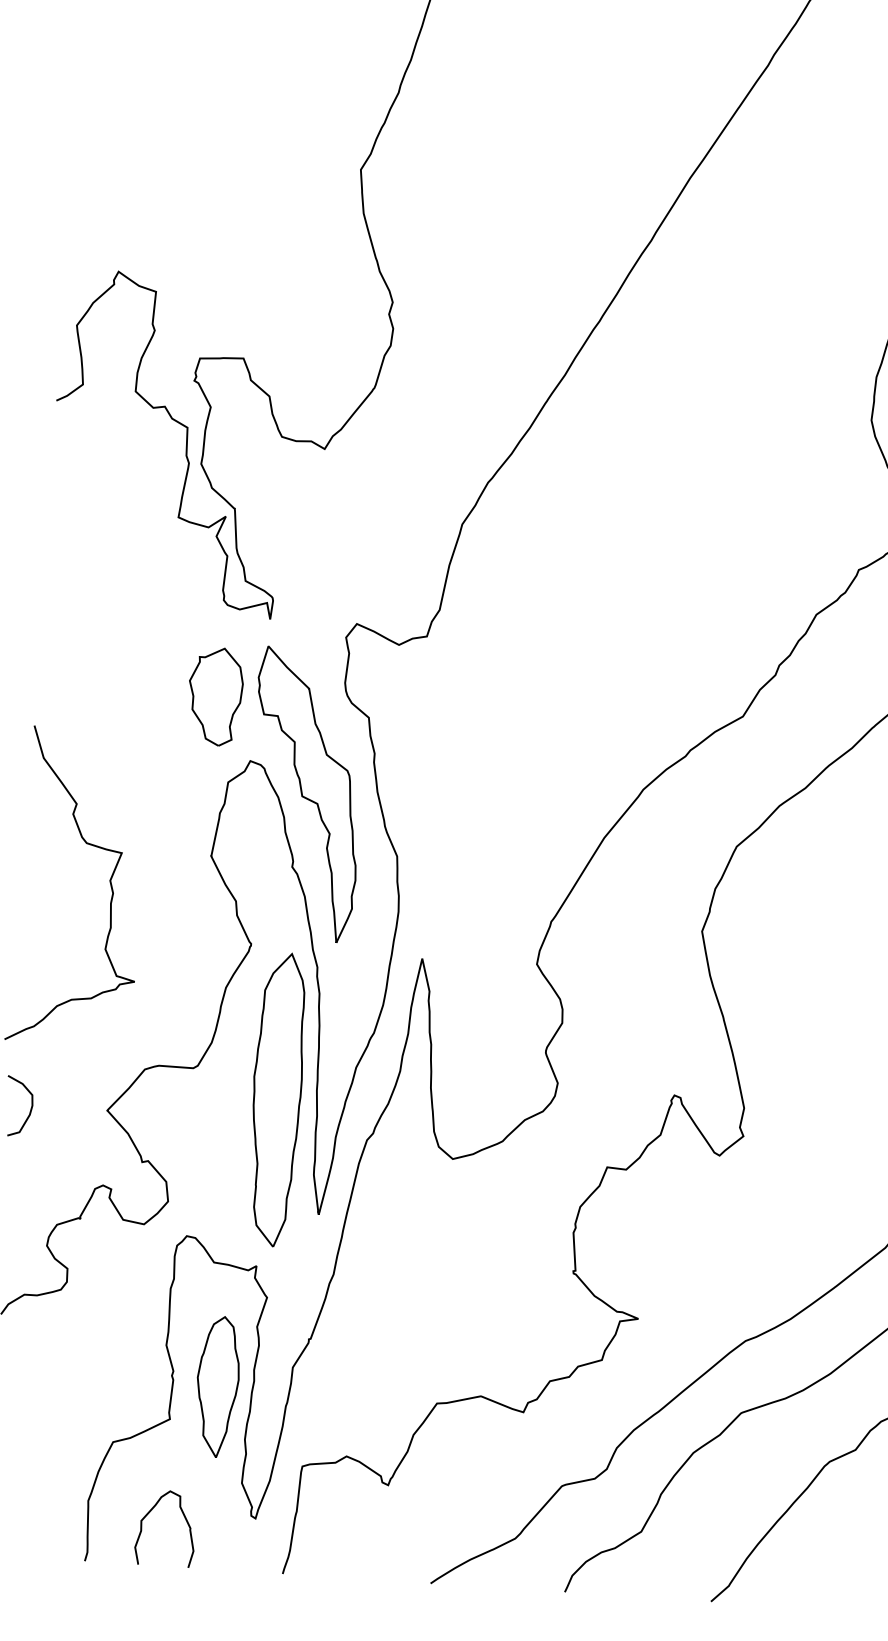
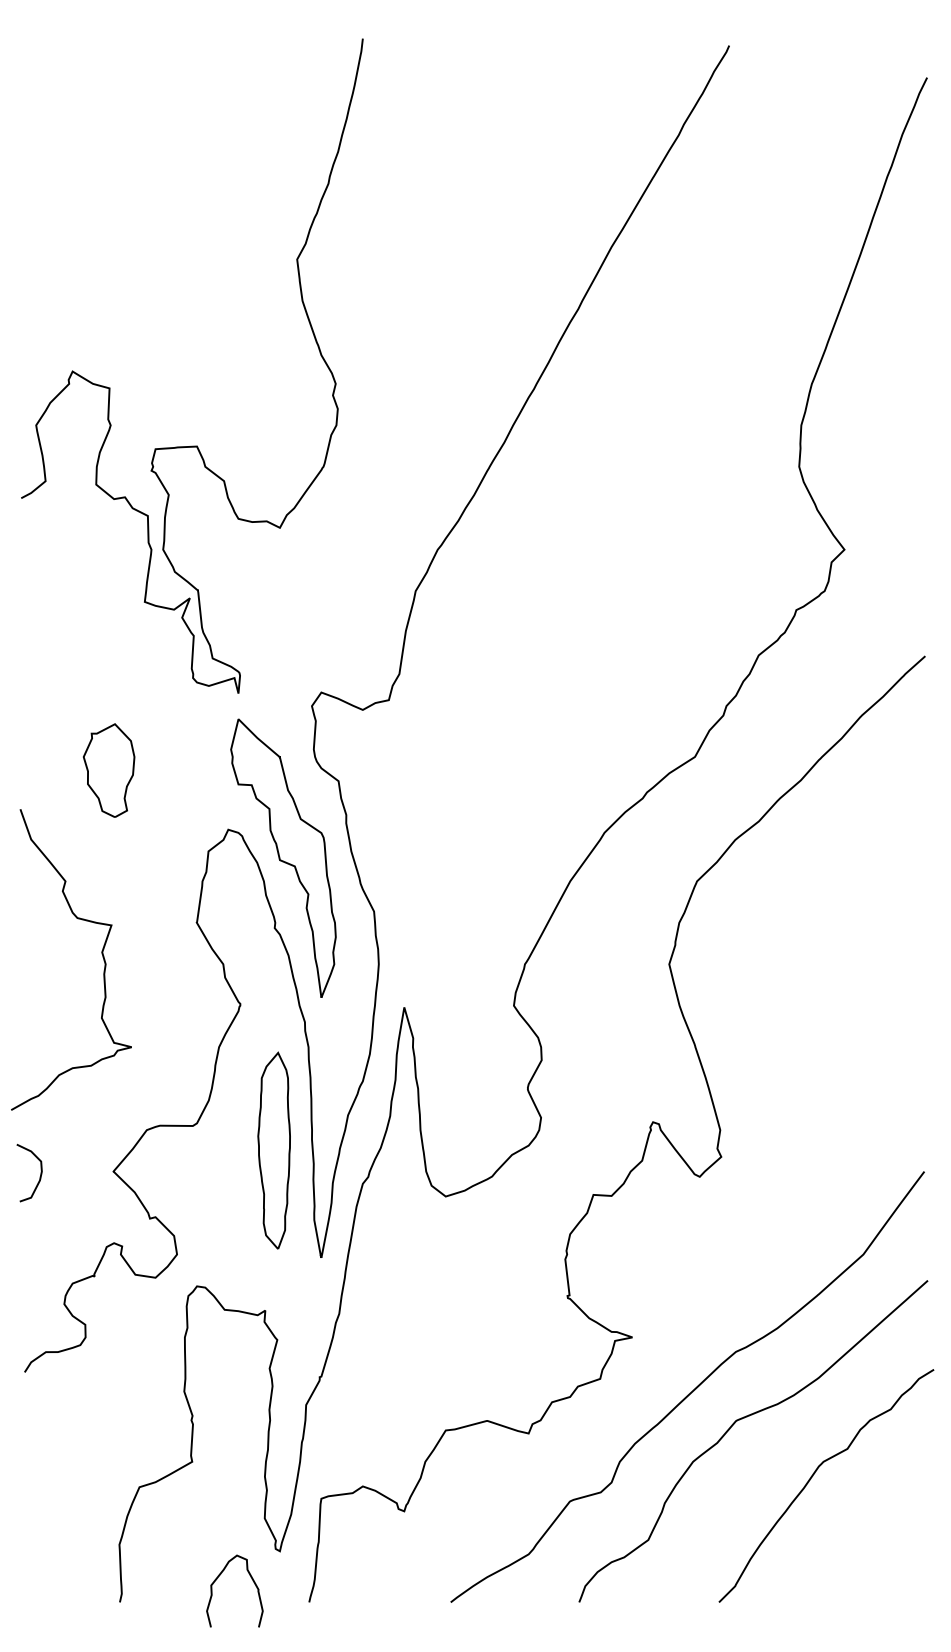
part: (214, 696) -> (108, 770), moved
part: (275, 1099) -> (273, 1150), size x0.7
part: (217, 1386) -> (235, 1427), removed
curve: (184, 1519) -> (252, 1581), moved

